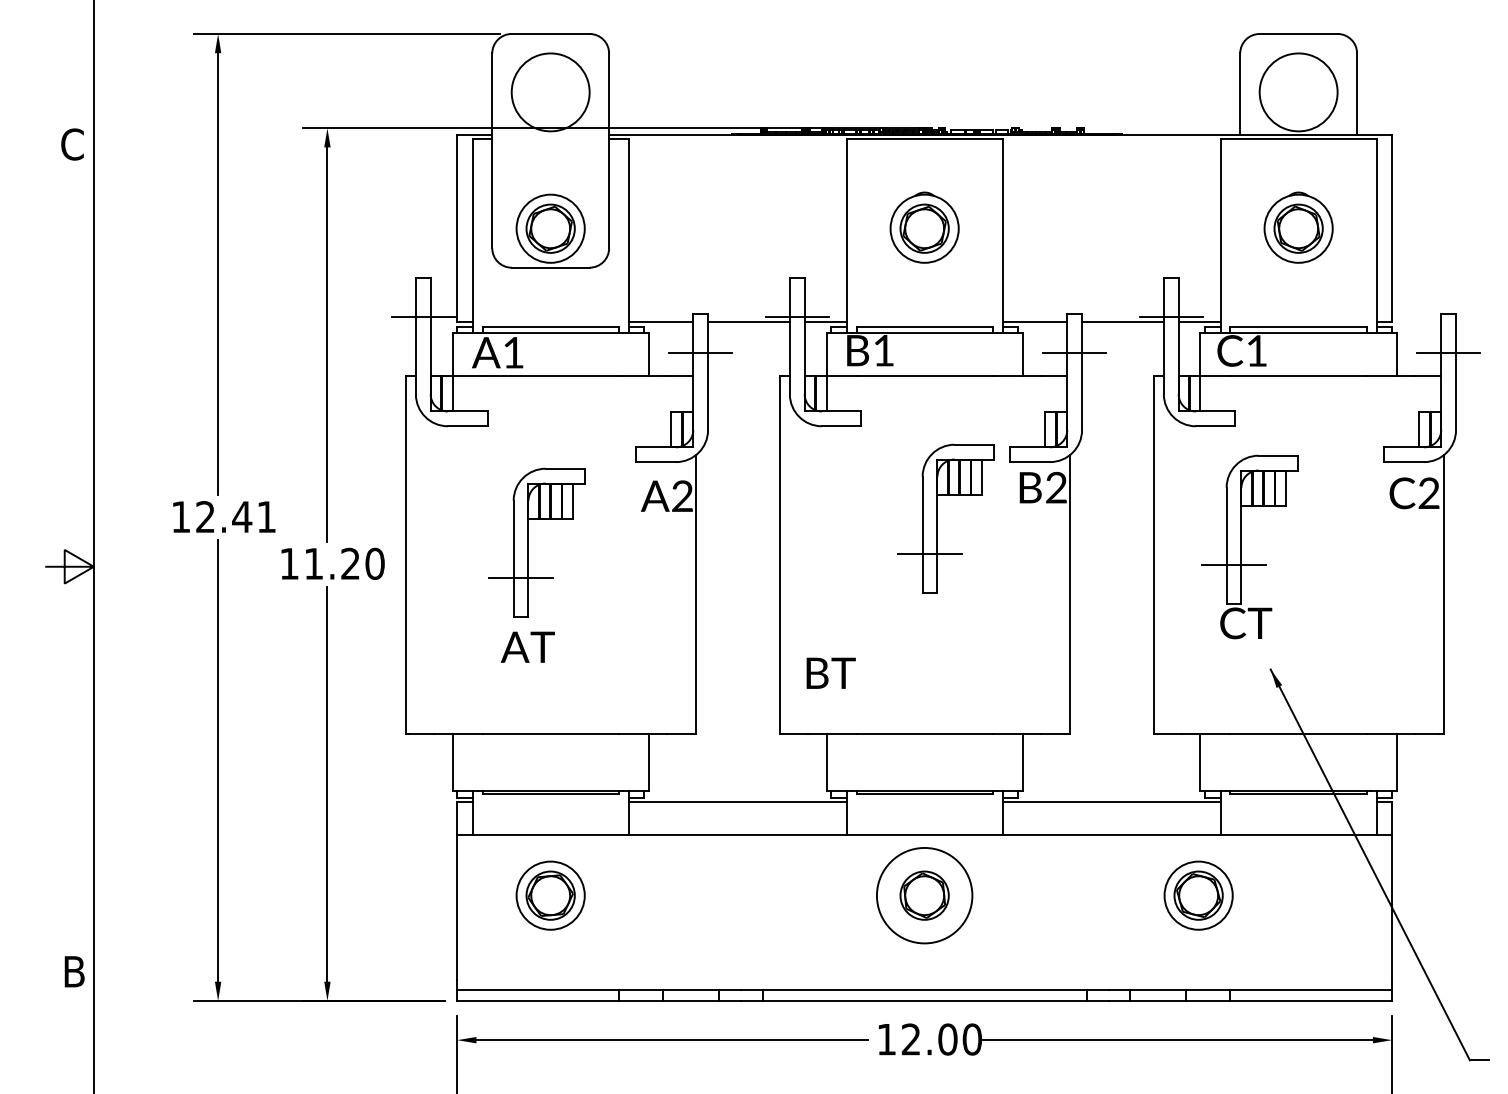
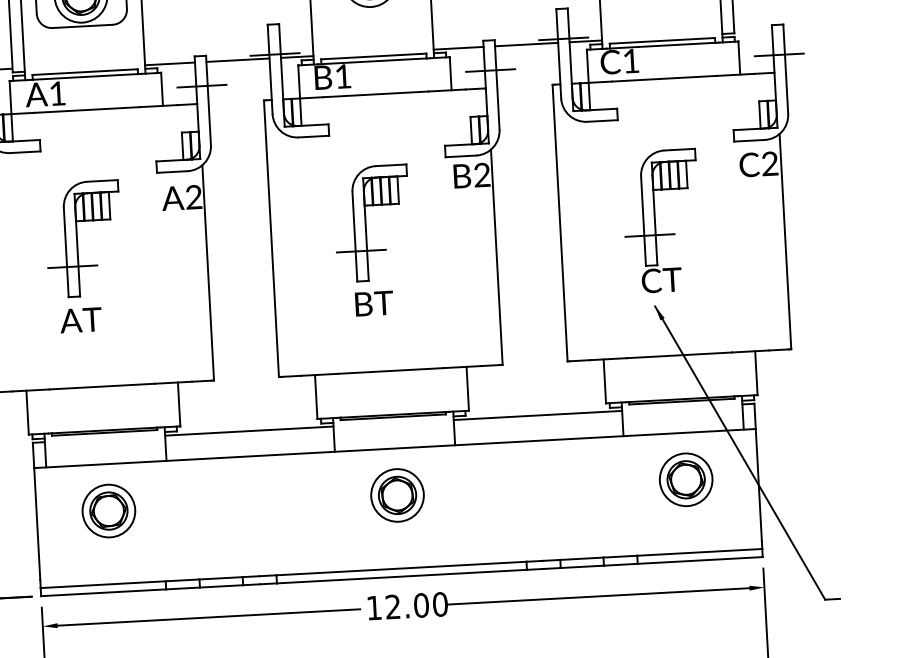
part: (937, 518) -> (365, 223), moved
part: (1241, 546) -> (655, 221), moved
text: (830, 672) -> (373, 303), moved
circle: (924, 895) -> (397, 495), size x0.71
part: (1198, 895) -> (686, 479), moved

